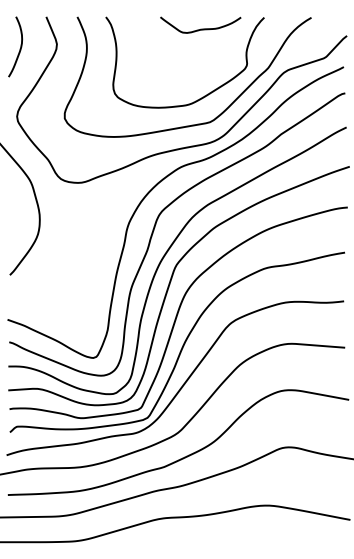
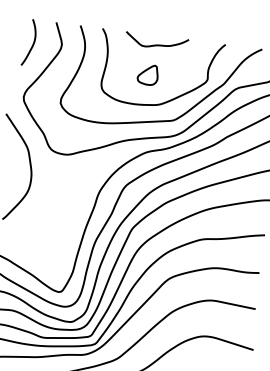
curve: (200, 28) -> (156, 44), moved
part: (170, 67) -> (147, 74), added

